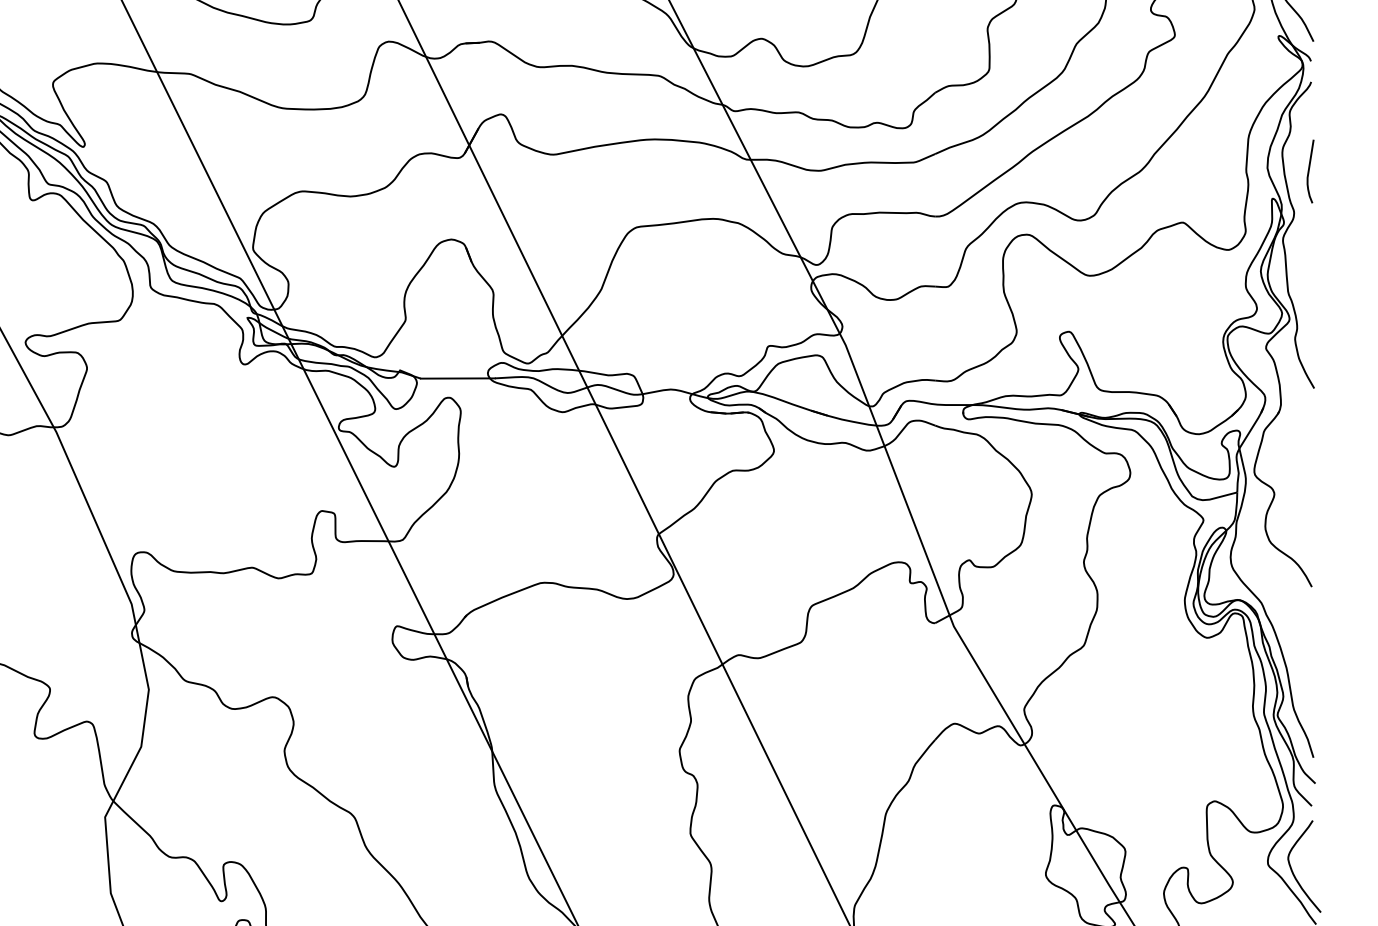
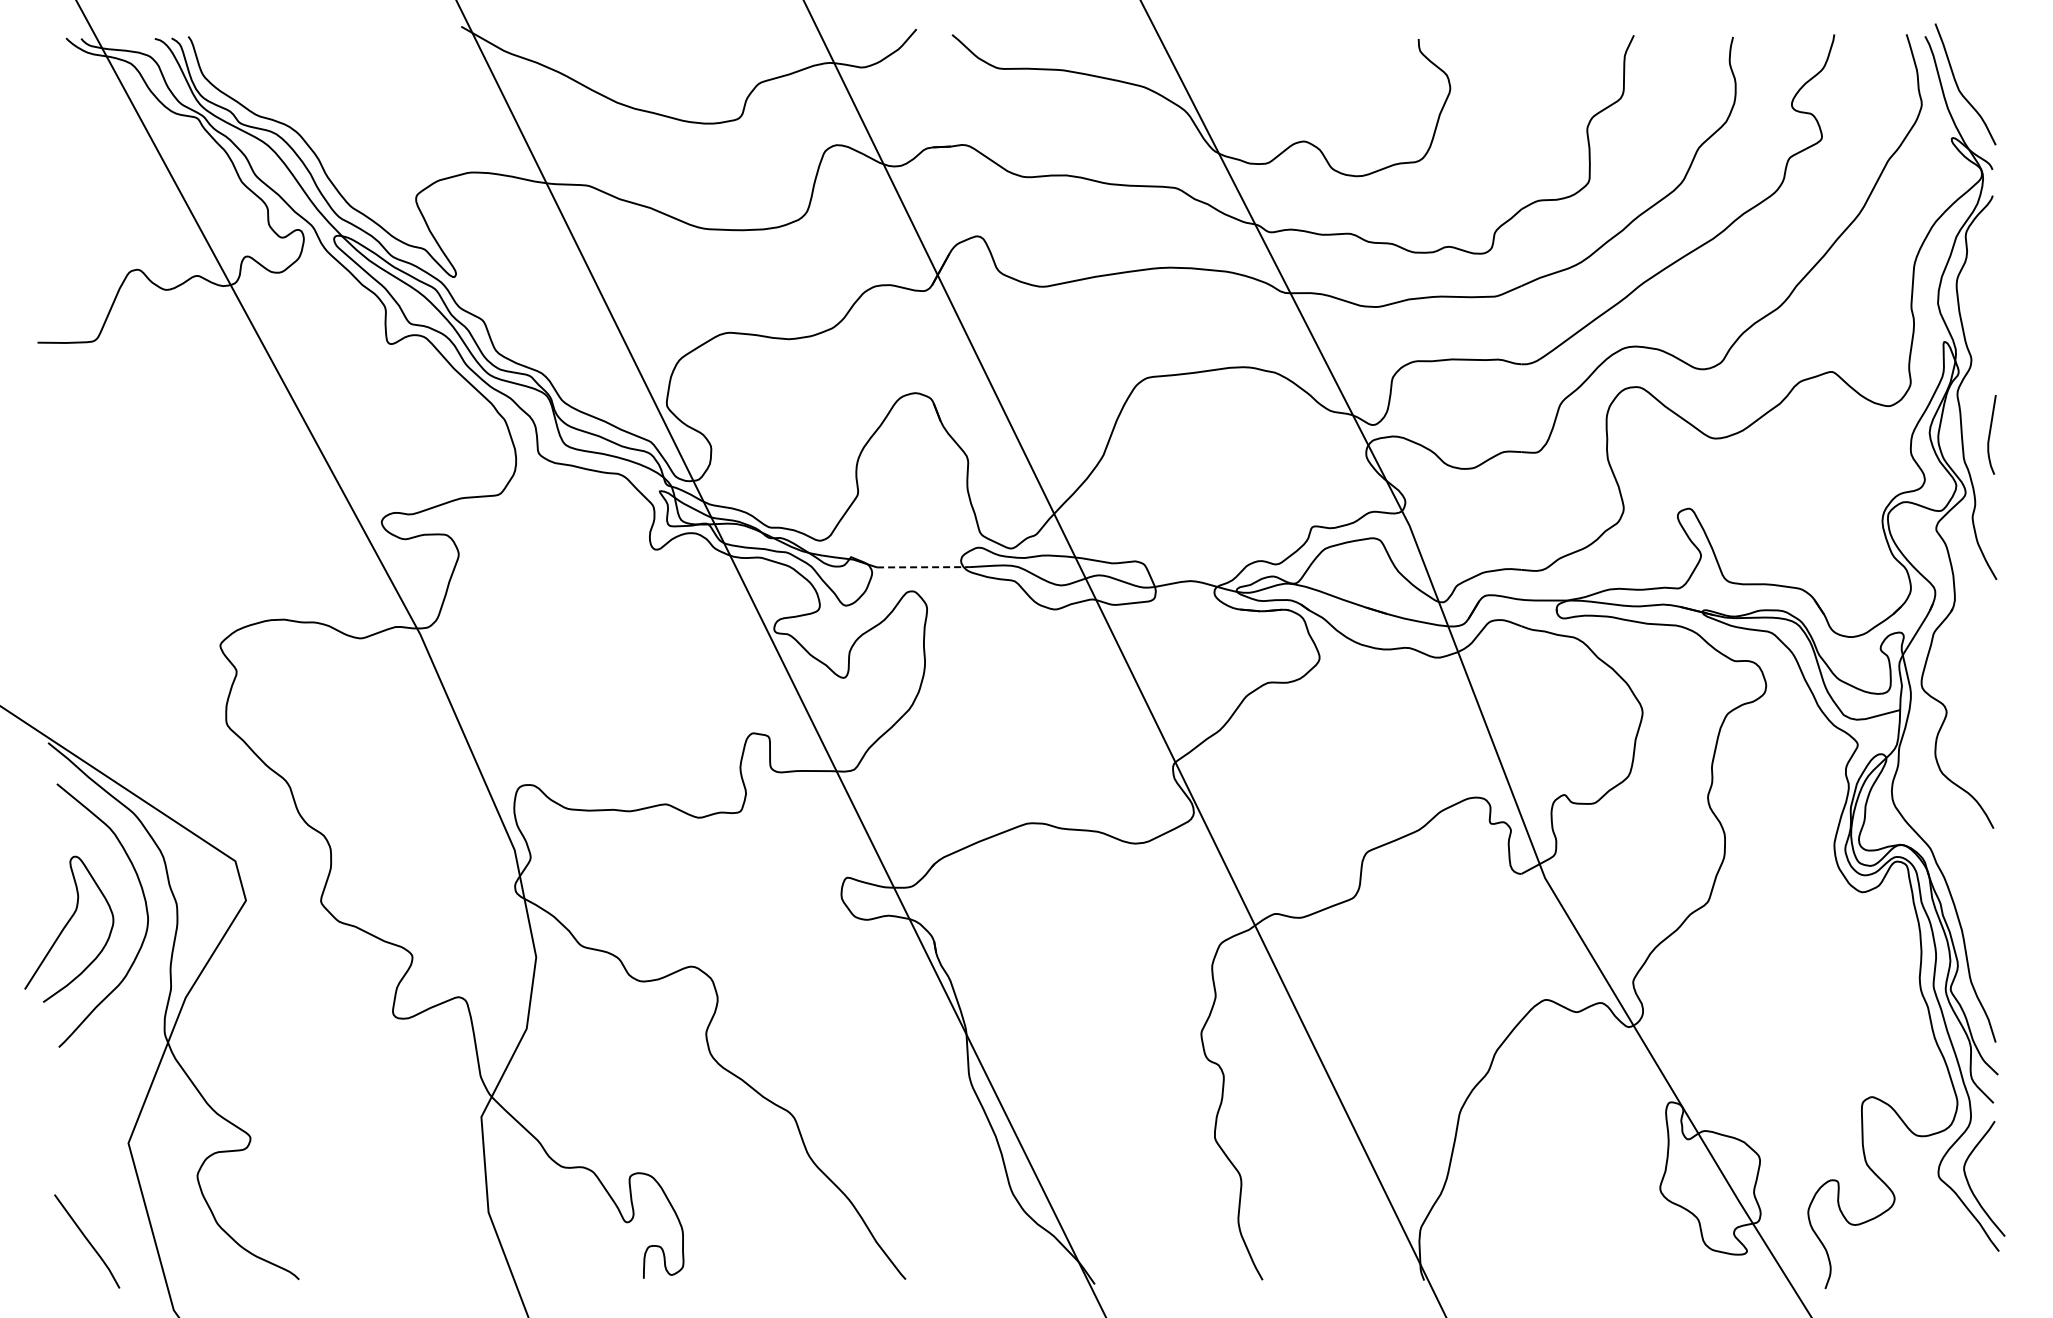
curve: (1309, 171) -> (1990, 434), moved
line: (457, 378) -> (923, 567), solid -> dashed

